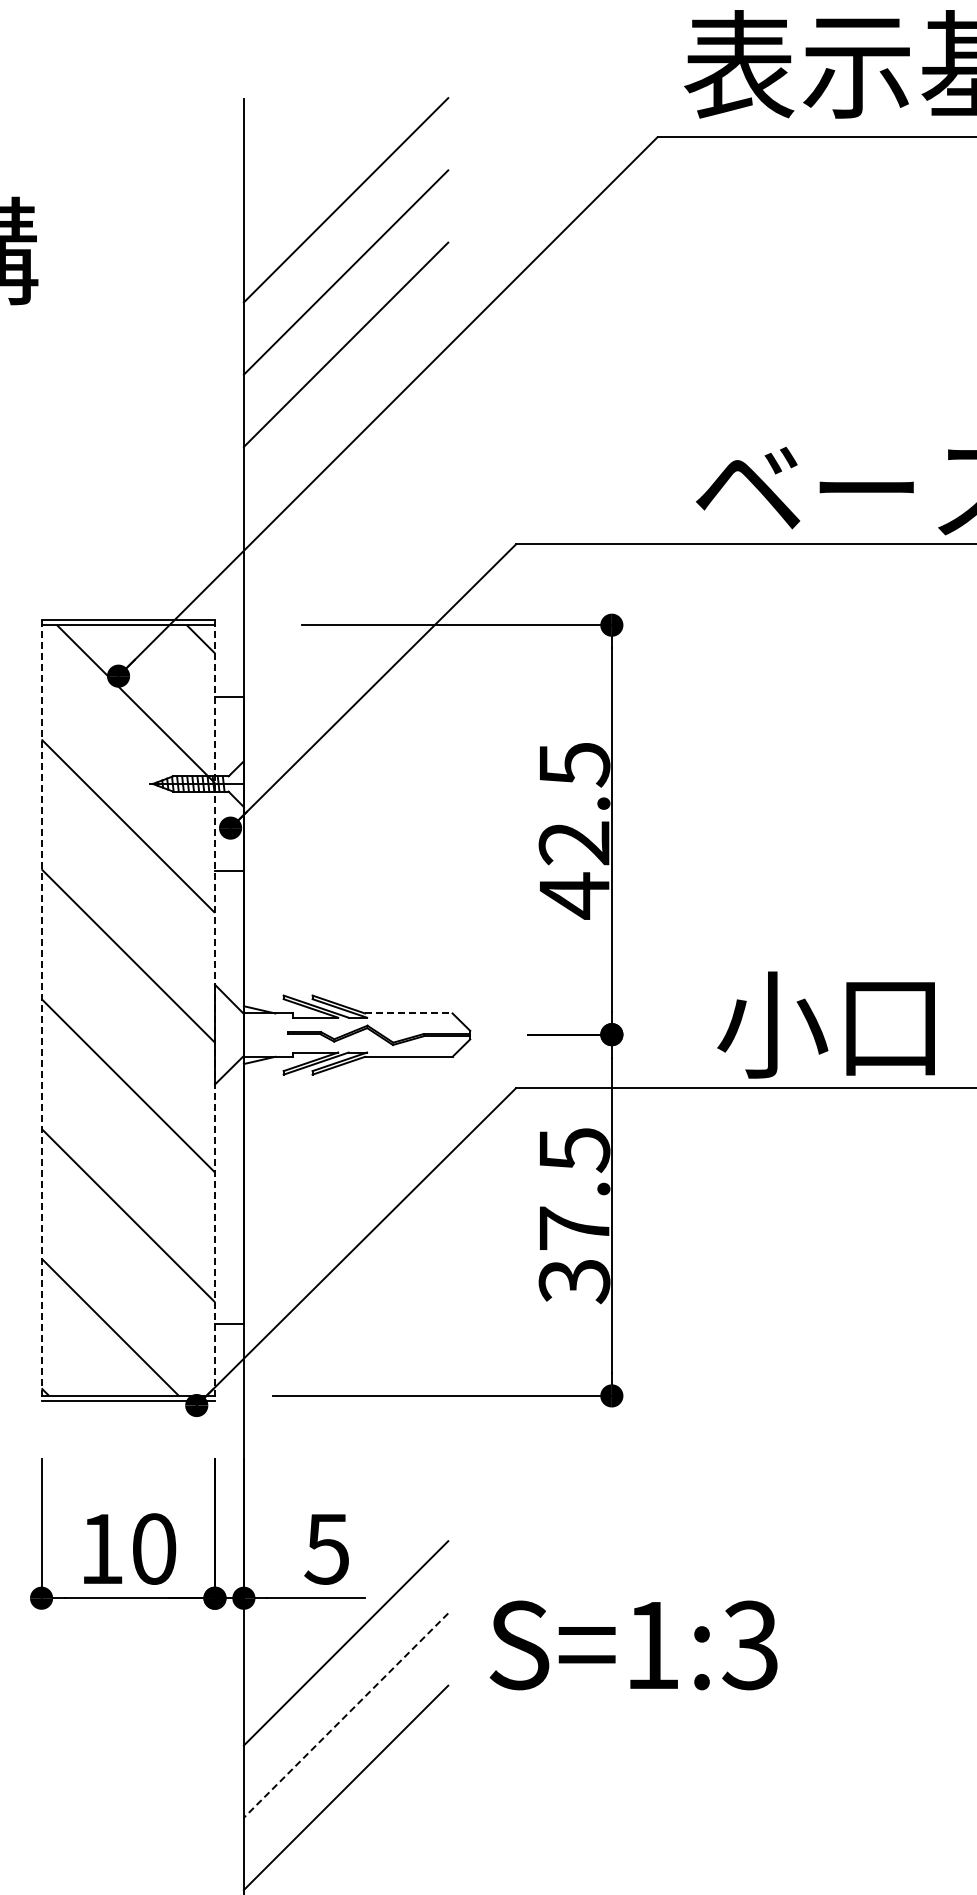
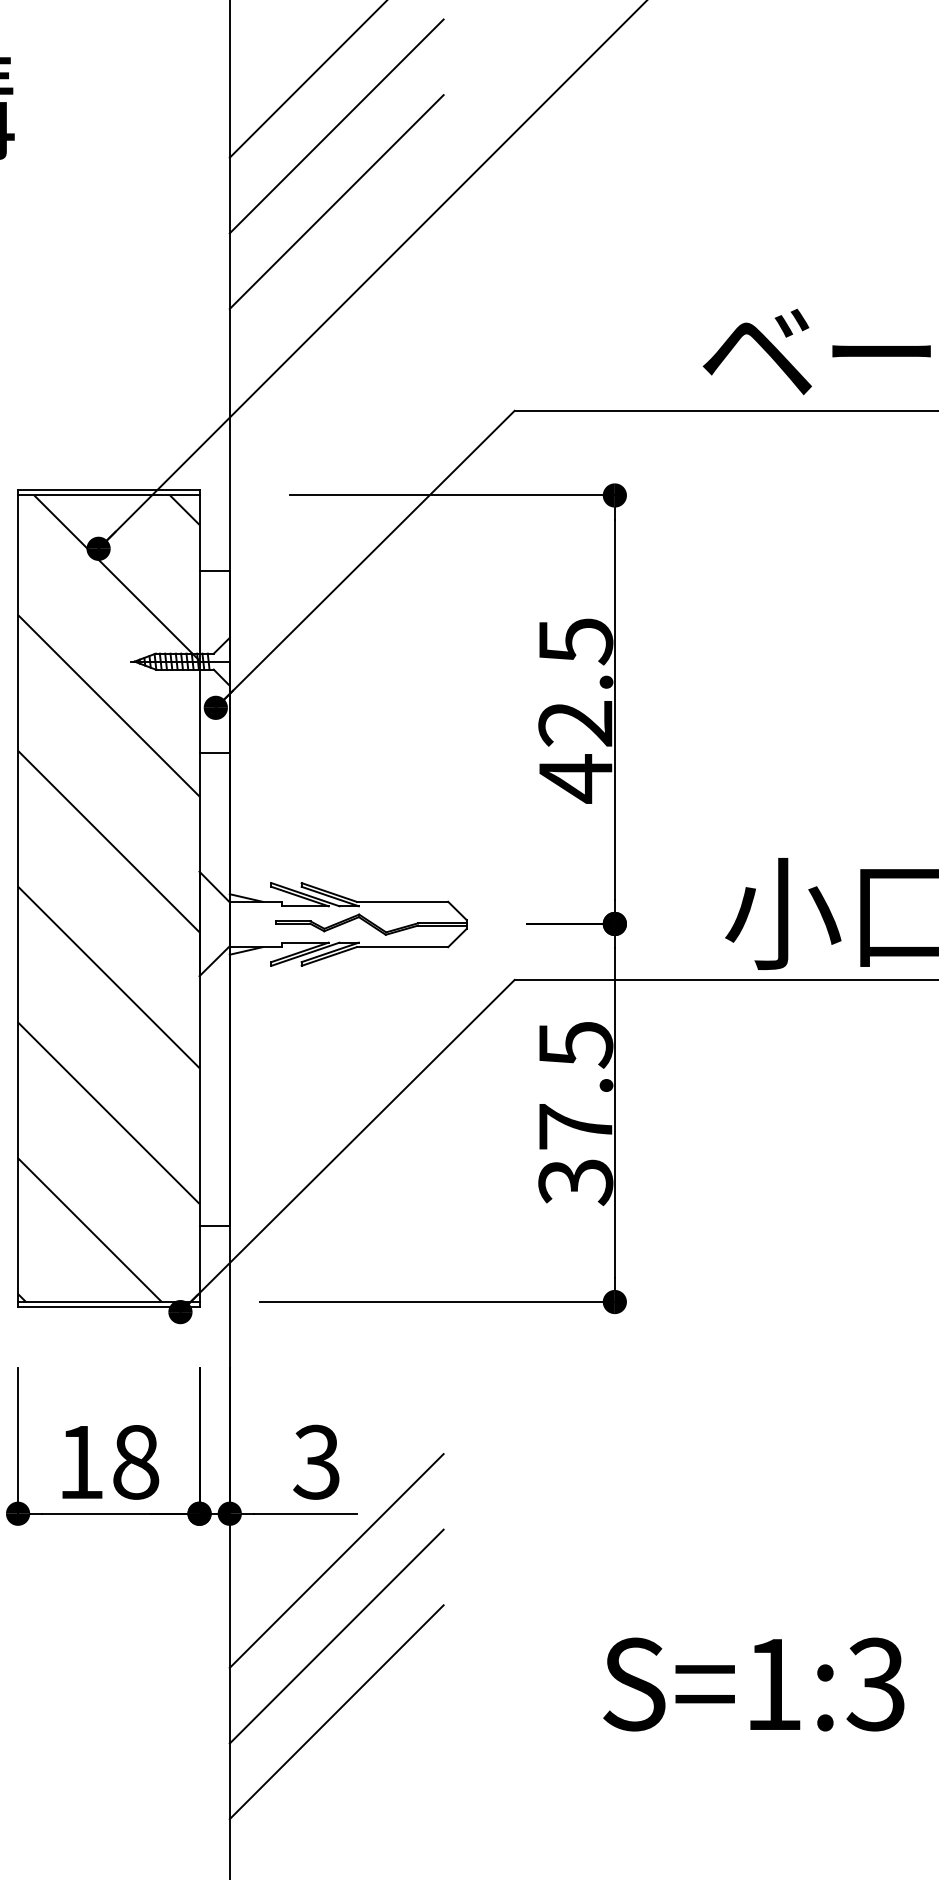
line: (41, 1011) -> (17, 899), dashed -> solid
line: (214, 1011) -> (199, 899), dashed -> solid
line: (408, 1013) -> (402, 901), dashed -> solid
text: (154, 1548) -> (136, 1461), 10 -> 18
text: (326, 1548) -> (316, 1461), 5 -> 3
text: (633, 1645) -> (753, 1684), moved
line: (346, 1715) -> (337, 1636), dashed -> solid

